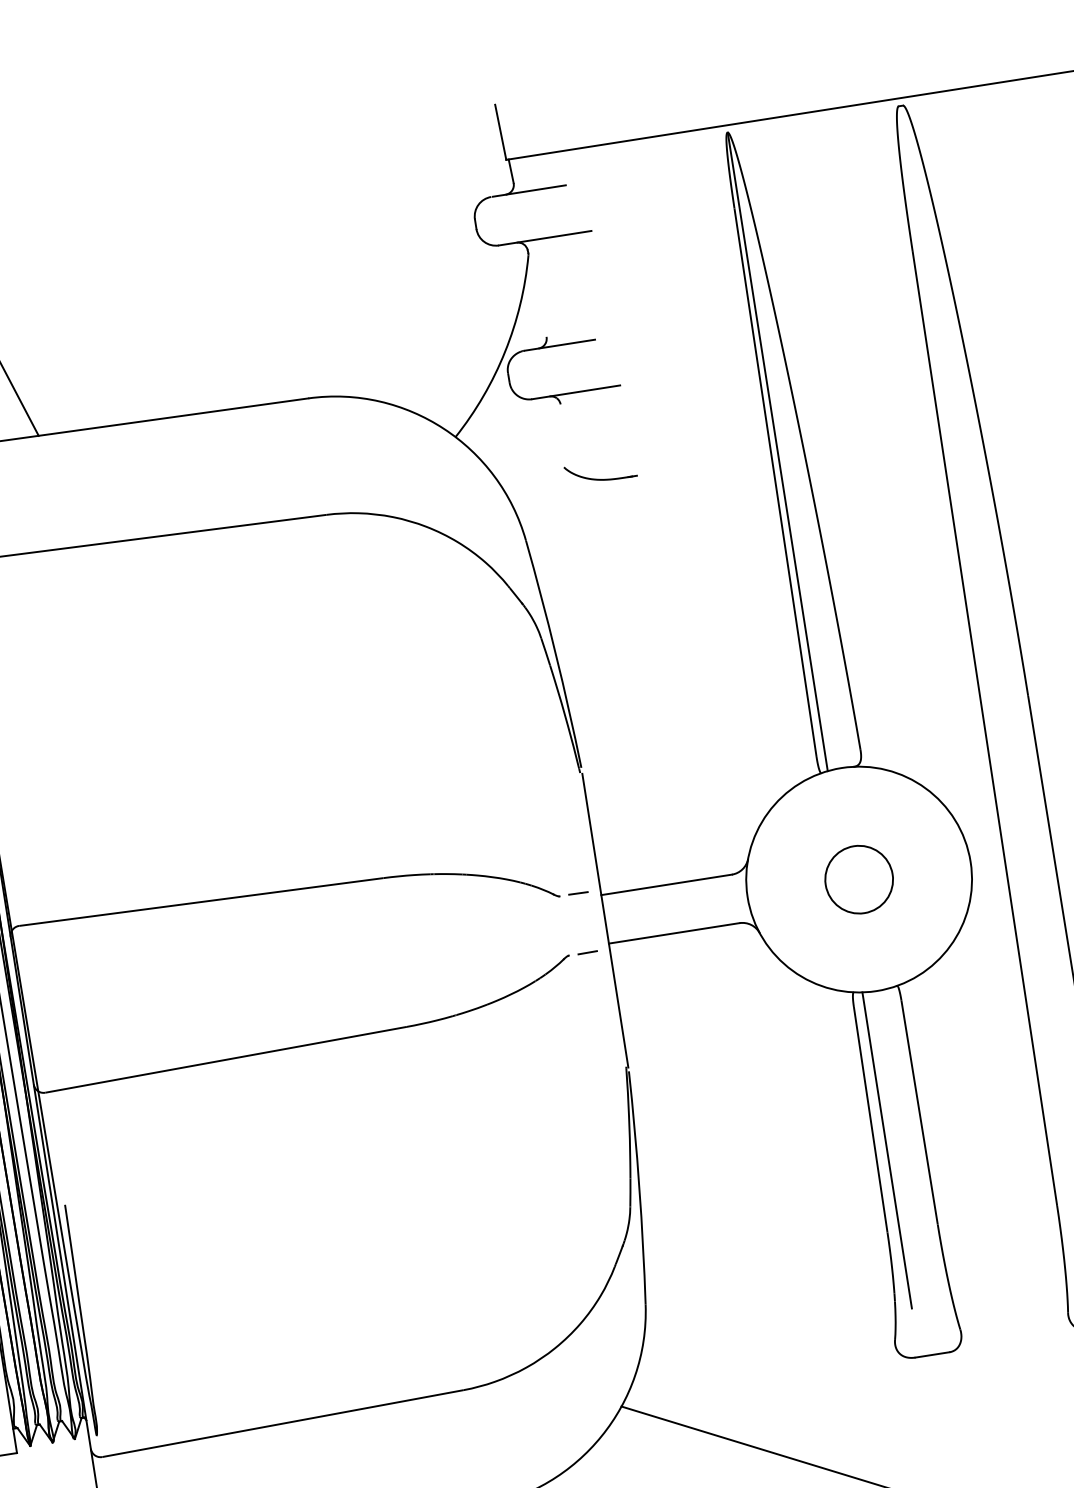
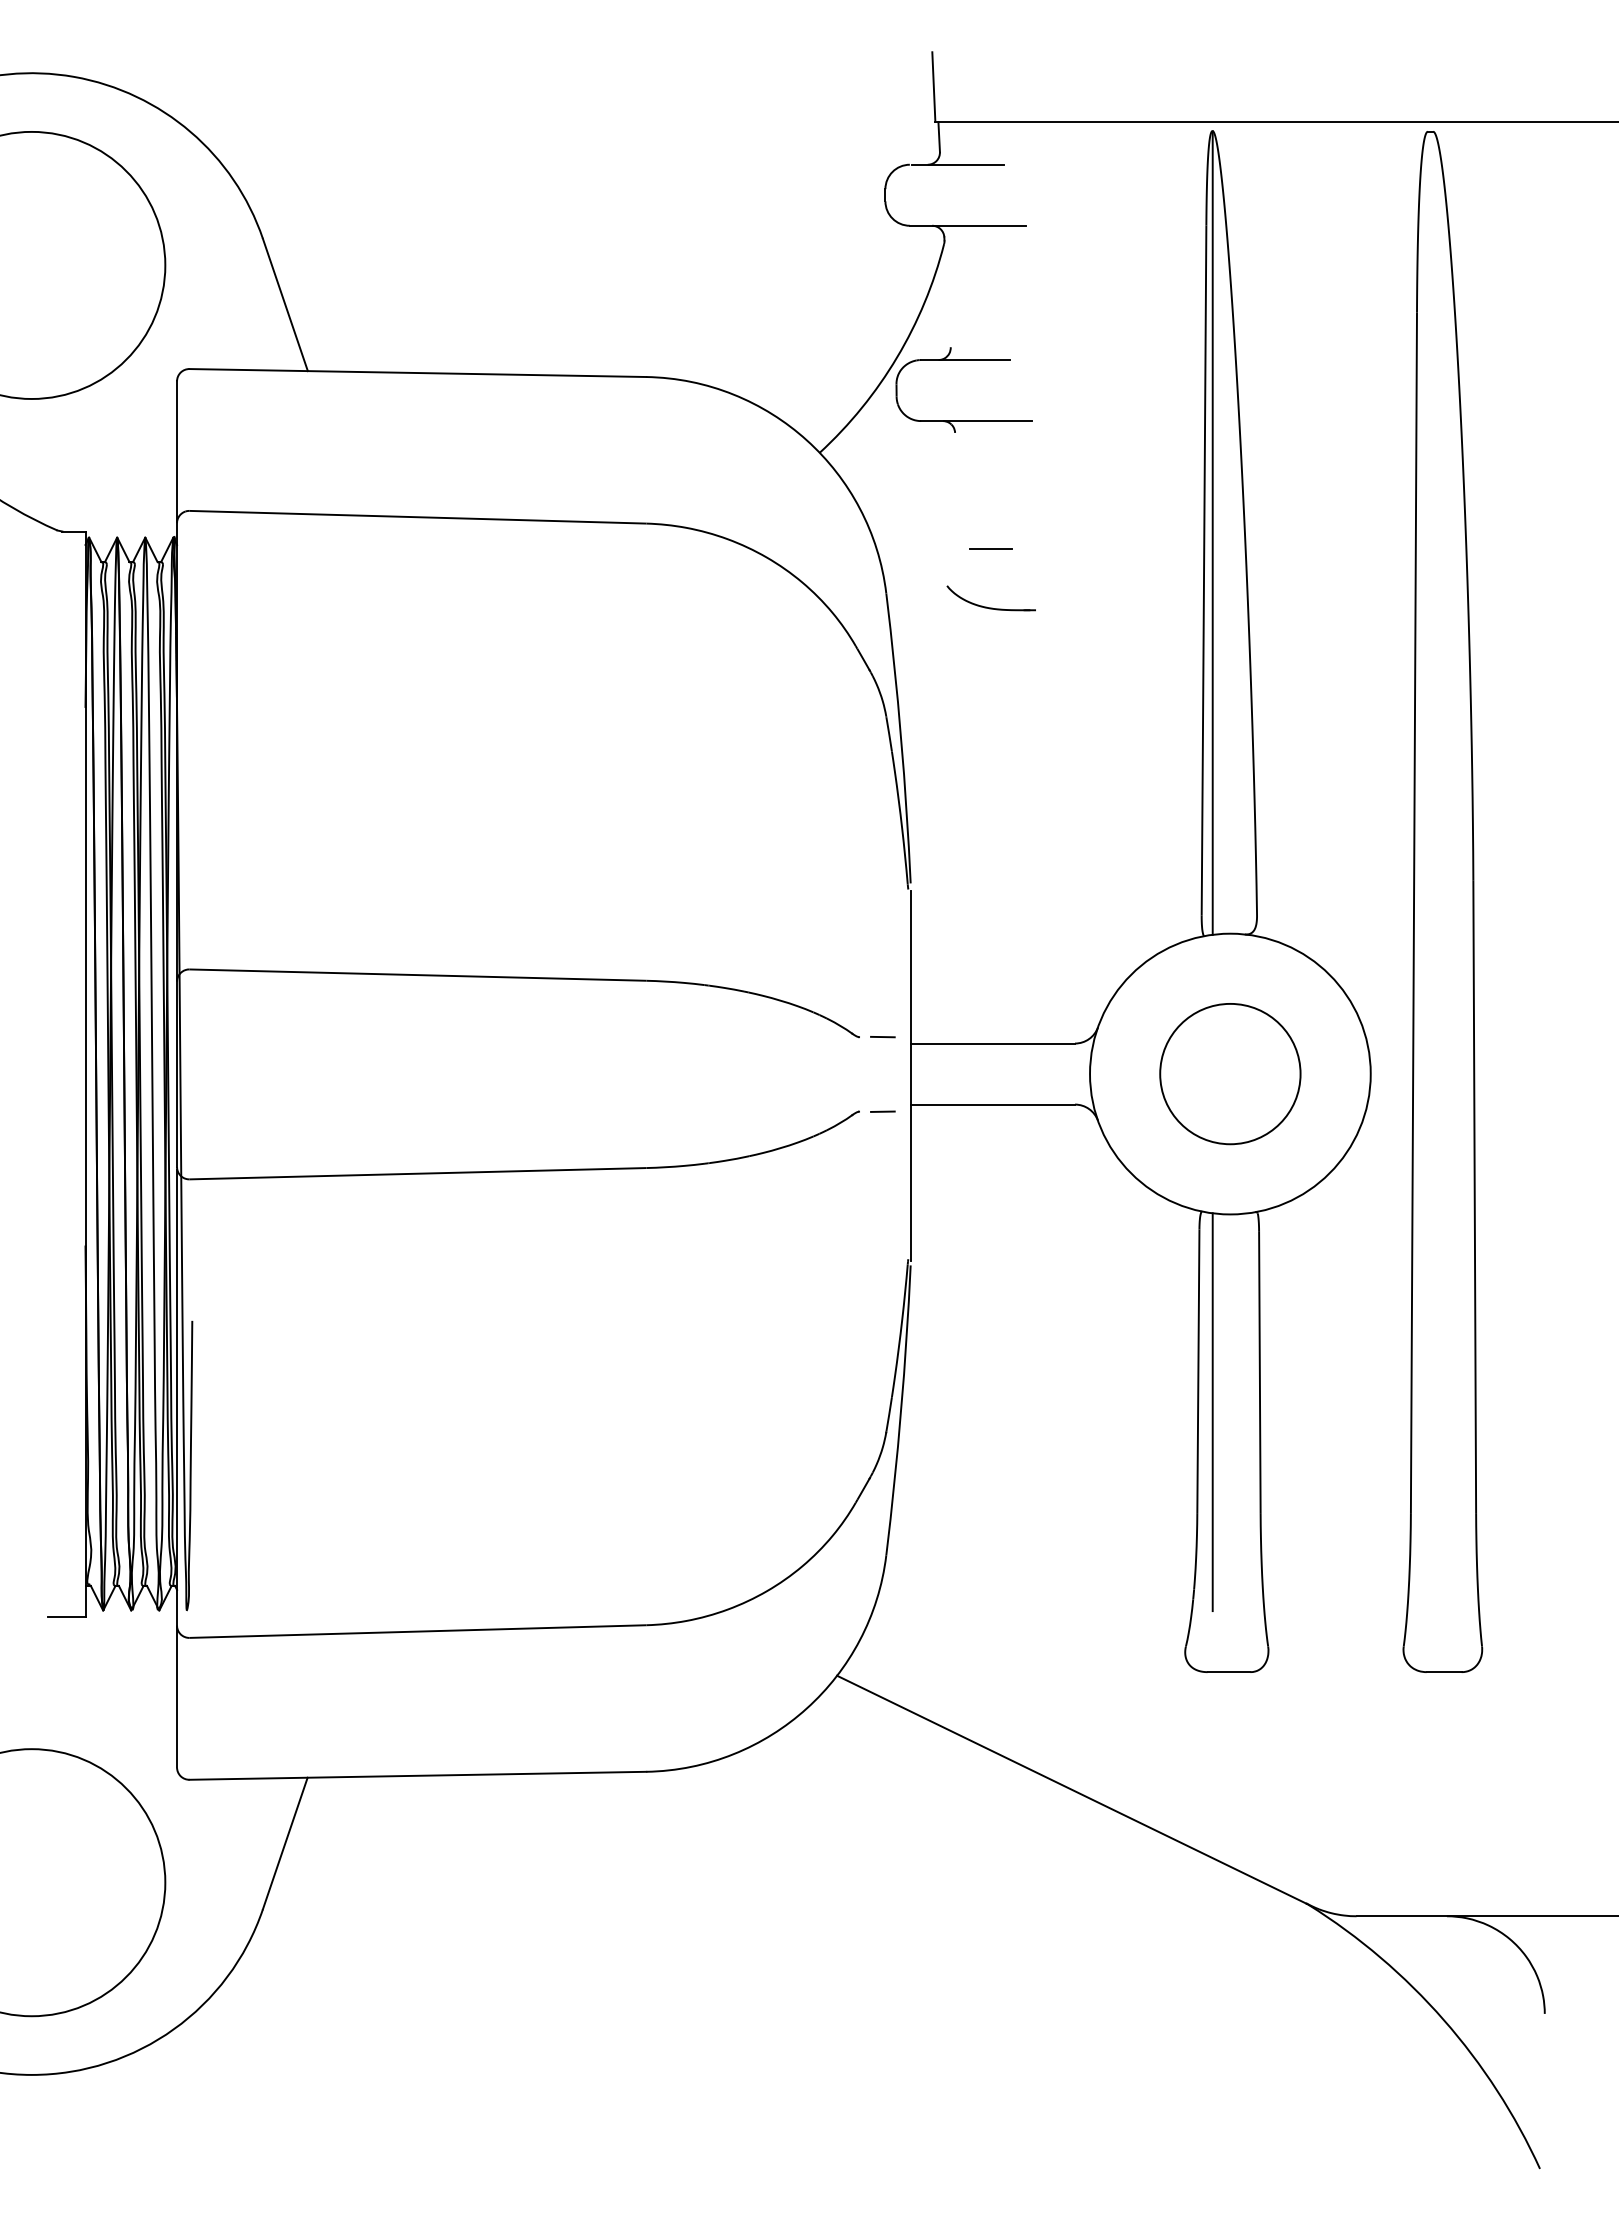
part: (597, 478) -> (986, 606), moved
line: (603, 492) -> (990, 549), added
circle: (859, 879) -> (1230, 1074), size x1.67

